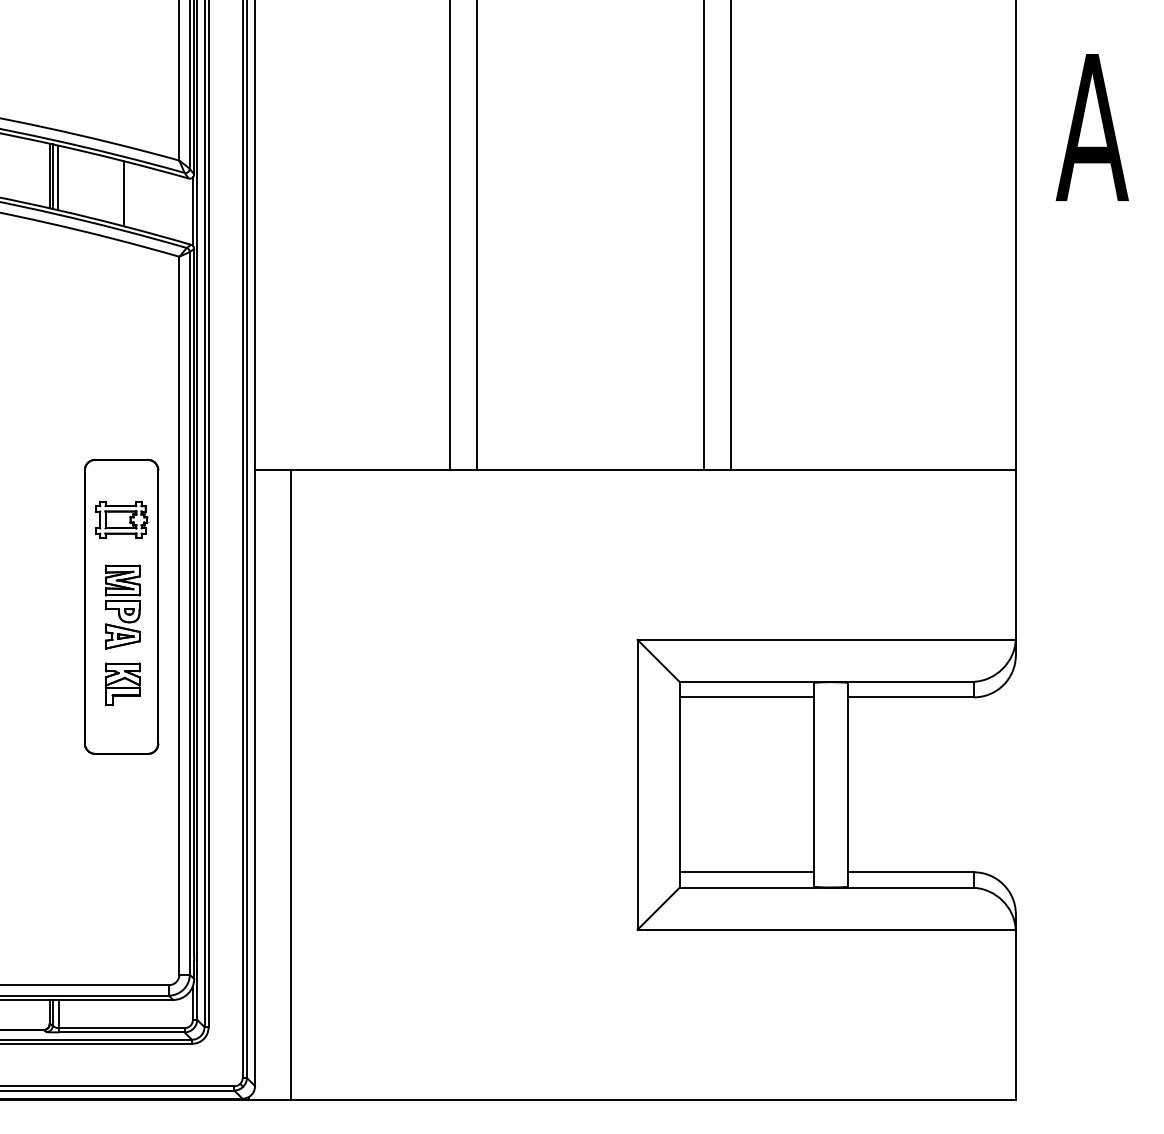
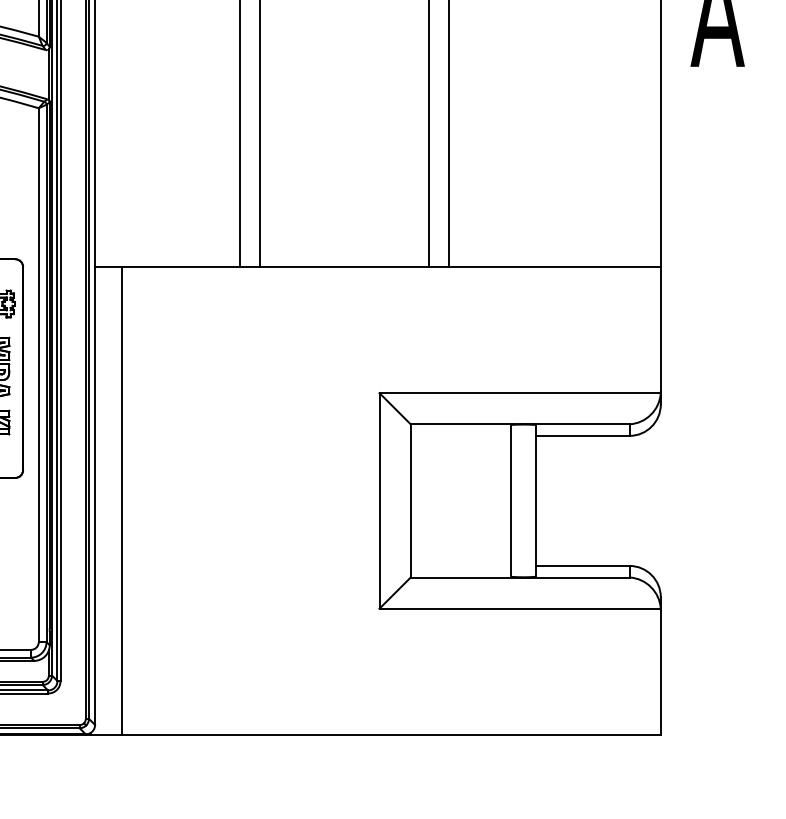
line: (746, 697) -> (460, 435), removed
line: (746, 872) -> (460, 566), removed

